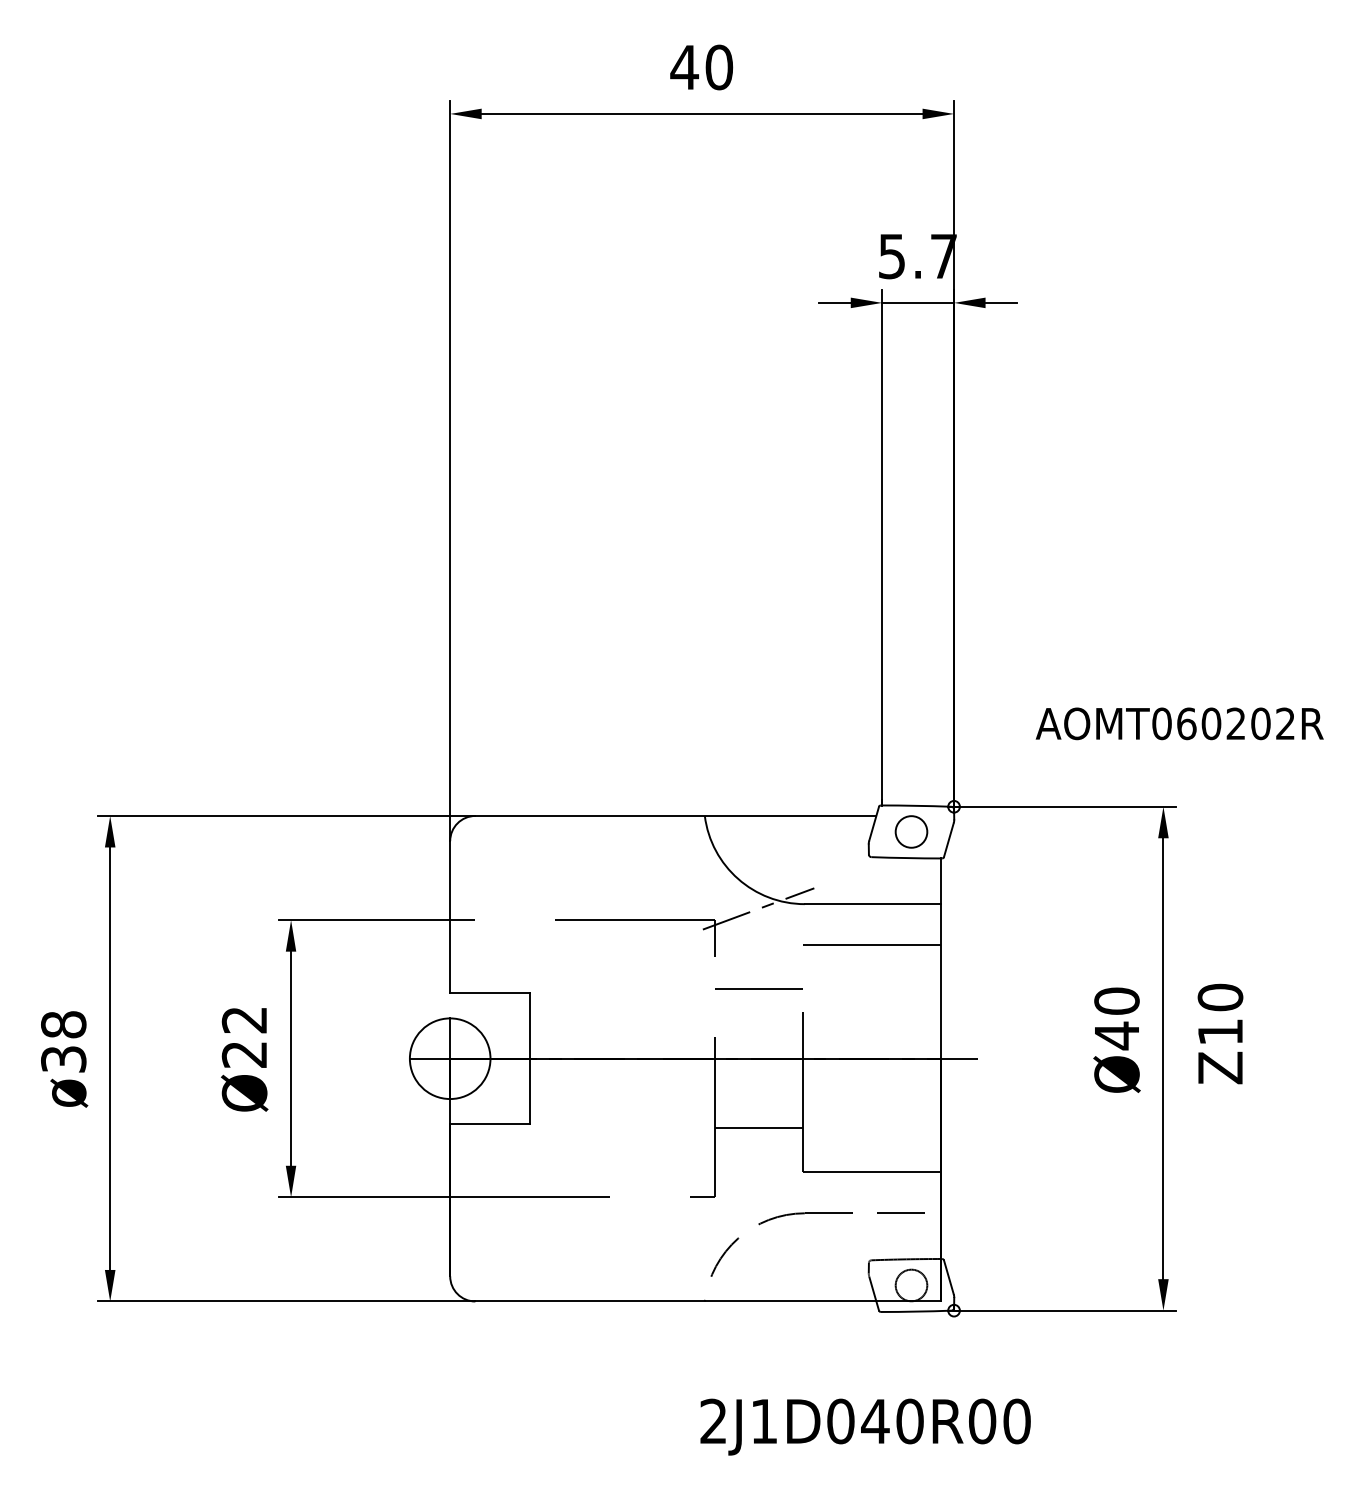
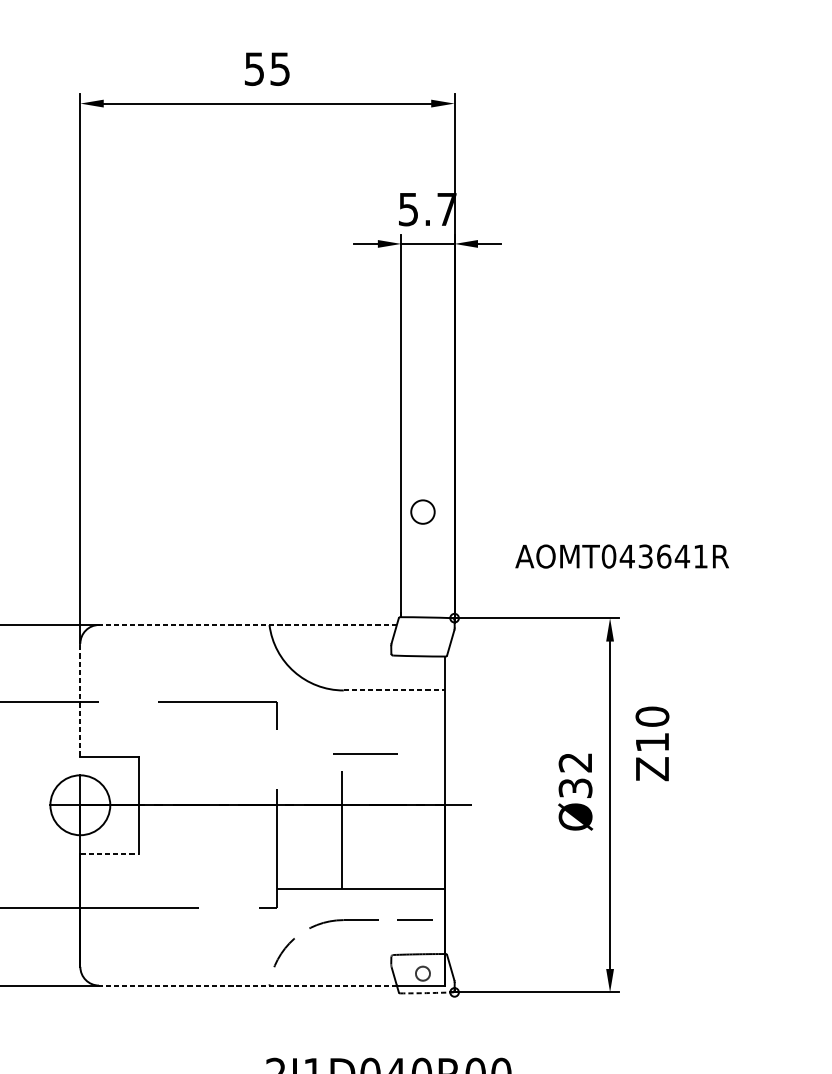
text: (701, 67) -> (267, 69), 40 -> 55
text: (1235, 723) -> (663, 556), AOMT060202R -> AOMT043641R
line: (675, 815) -> (247, 624), solid -> dashed
circle: (911, 831) -> (422, 511), moved
line: (873, 904) -> (394, 690), solid -> dashed
line: (758, 908) -> (309, 693), removed
line: (450, 916) -> (80, 699), solid -> dashed
line: (871, 945) -> (393, 721), removed
line: (758, 988) -> (365, 753), moved
text: (1116, 1018) -> (575, 775), Ø40 -> Ø32
text: (1220, 1033) -> (652, 743), moved
line: (489, 1124) -> (109, 854), solid -> dashed
line: (758, 1128) -> (309, 889), moved
circle: (911, 1285) -> (422, 973), size x0.6
line: (675, 1301) -> (247, 985), solid -> dashed
arc: (916, 1311) -> (426, 993), solid -> dashed

